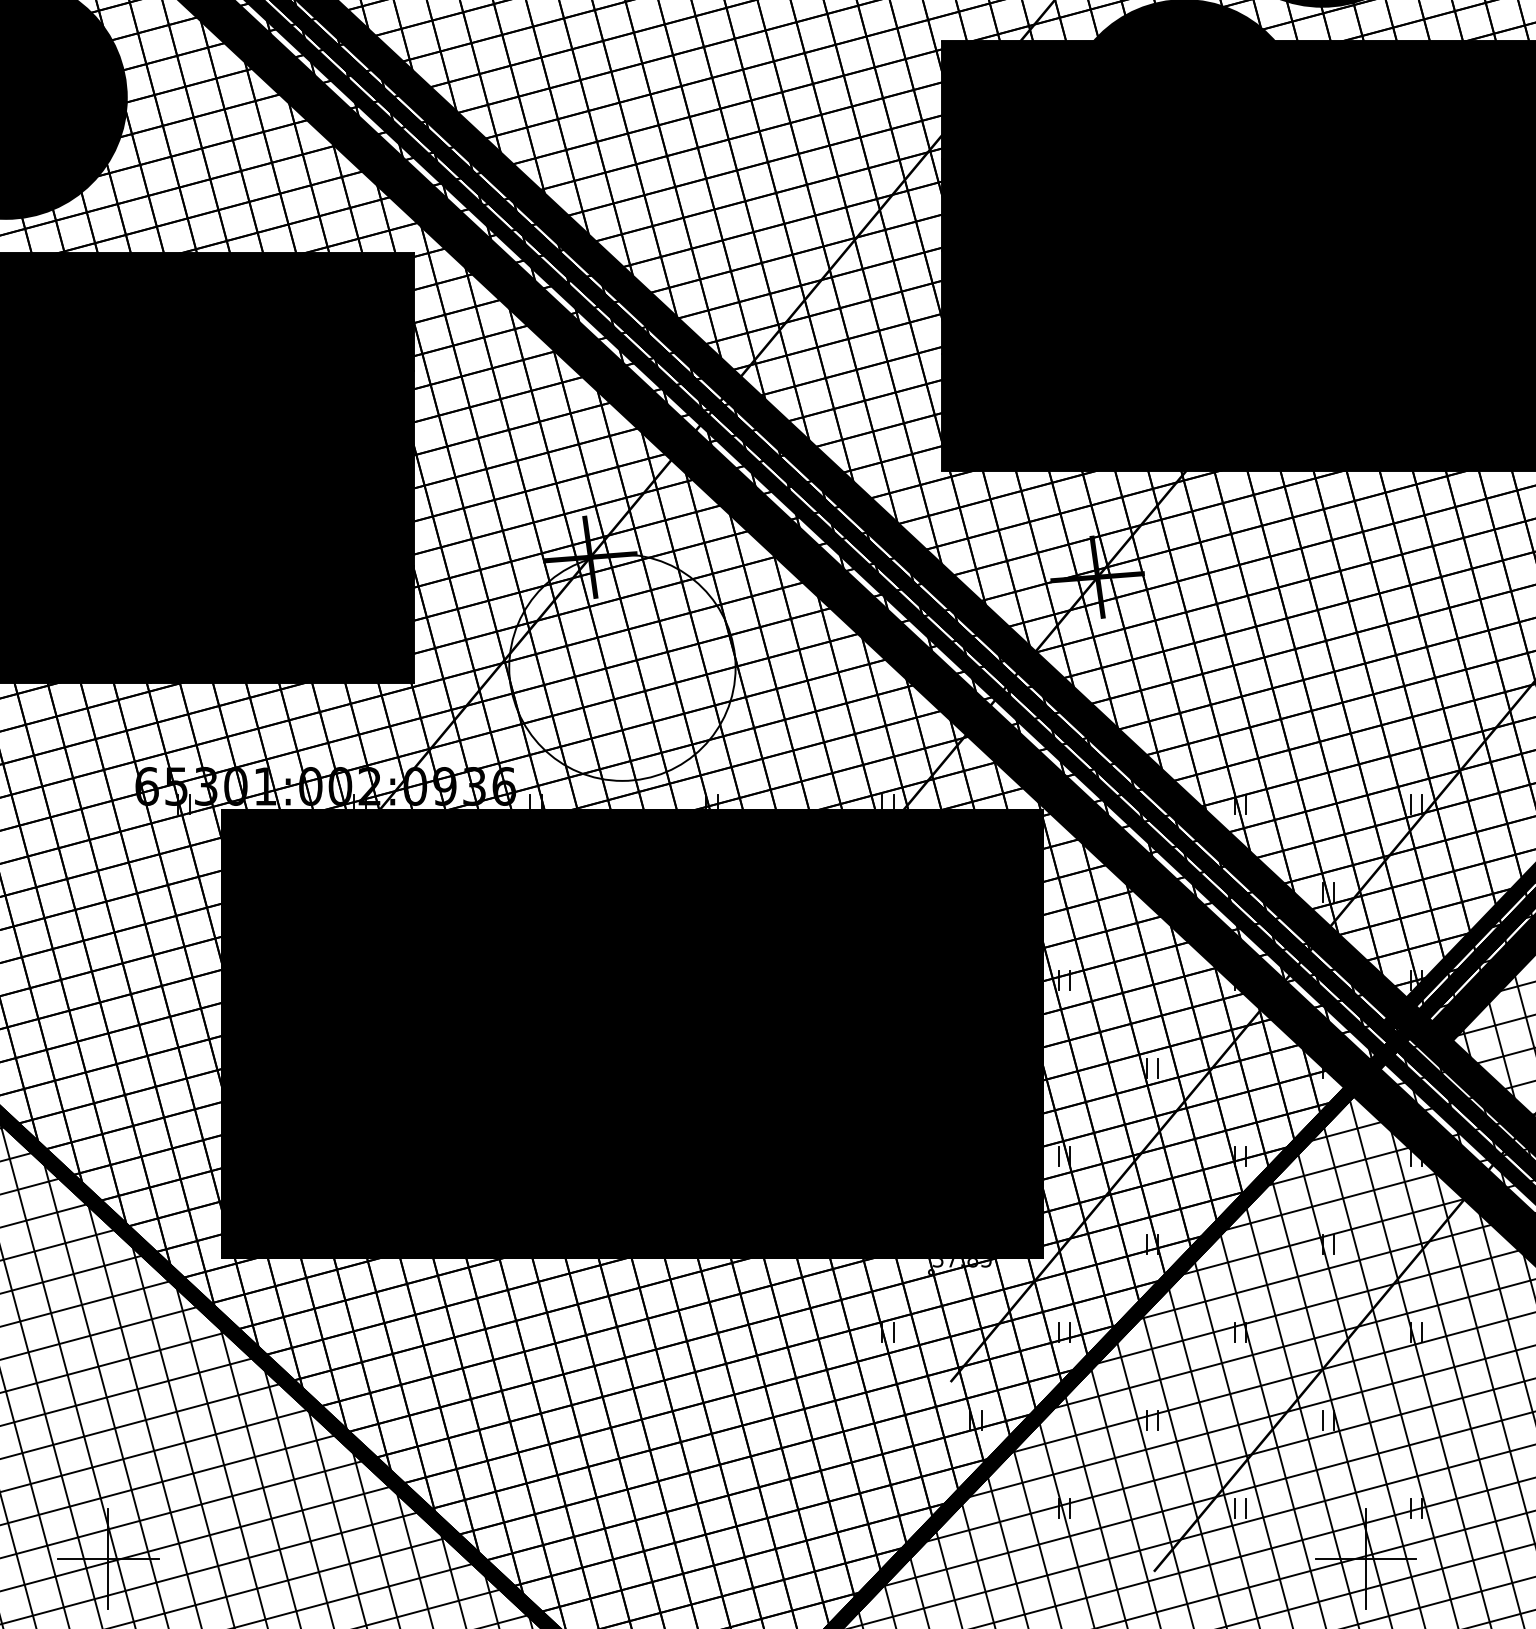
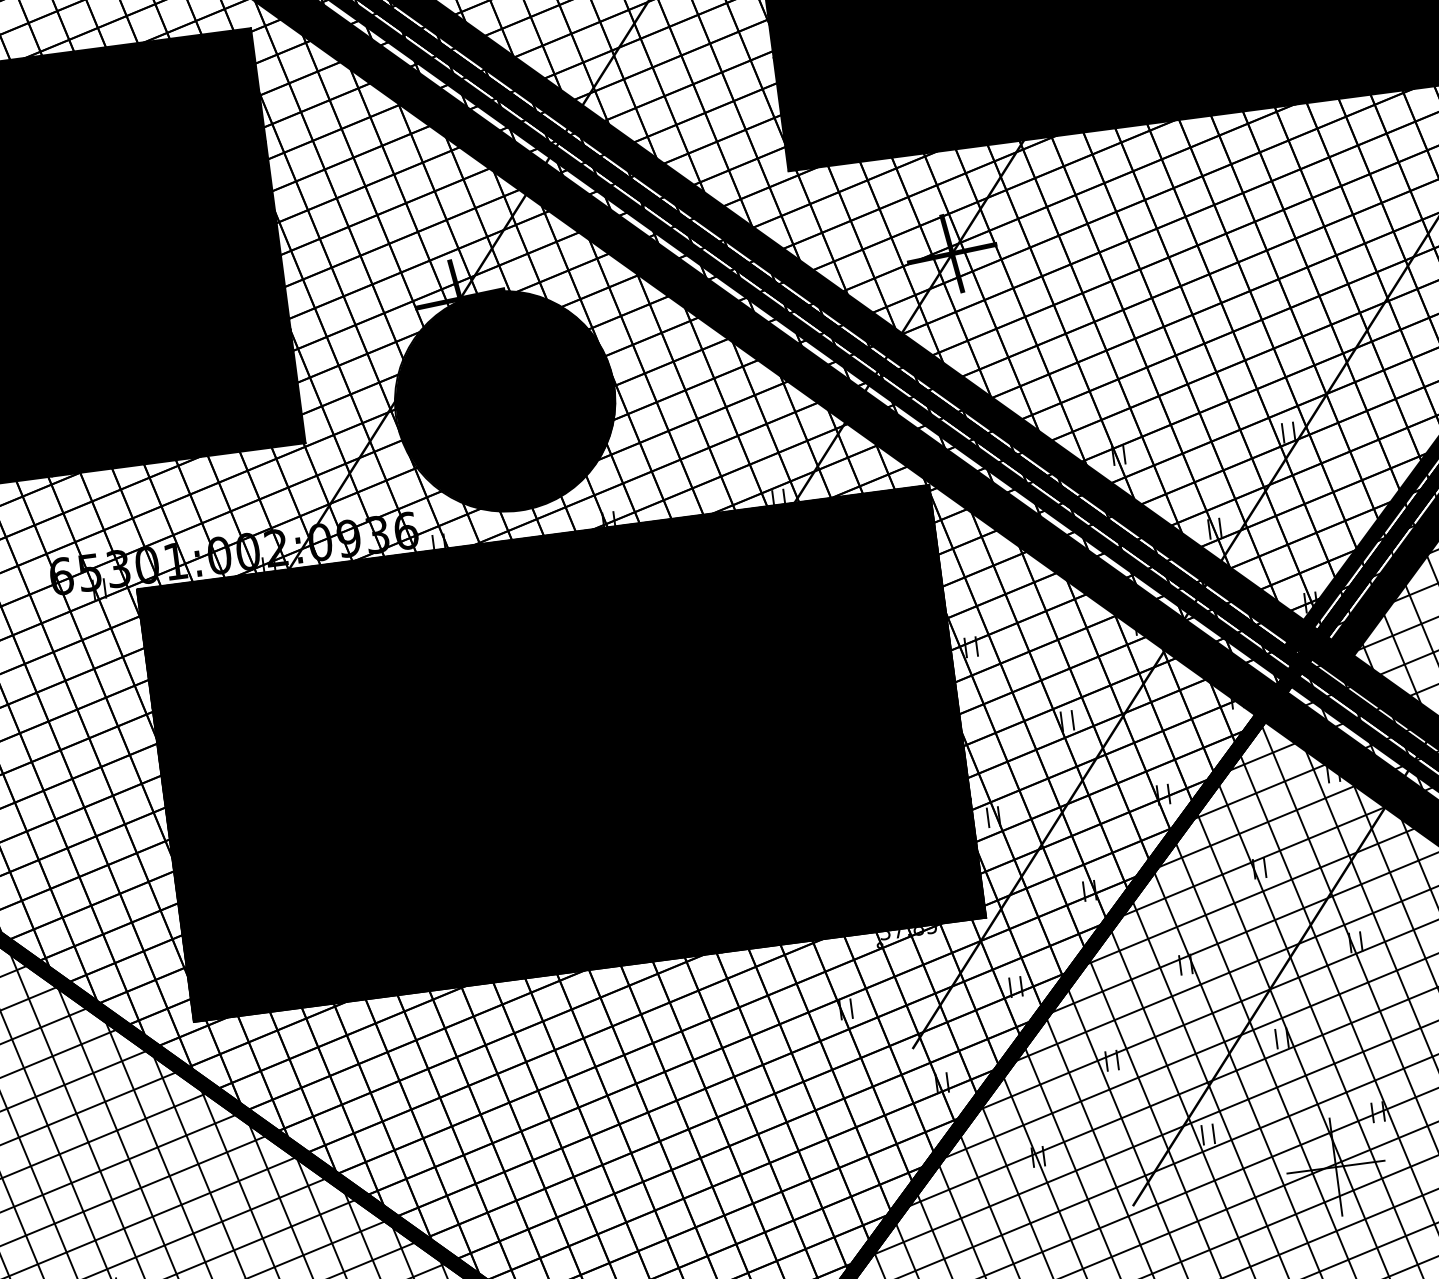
fill: (622, 667) -> (505, 401), added

